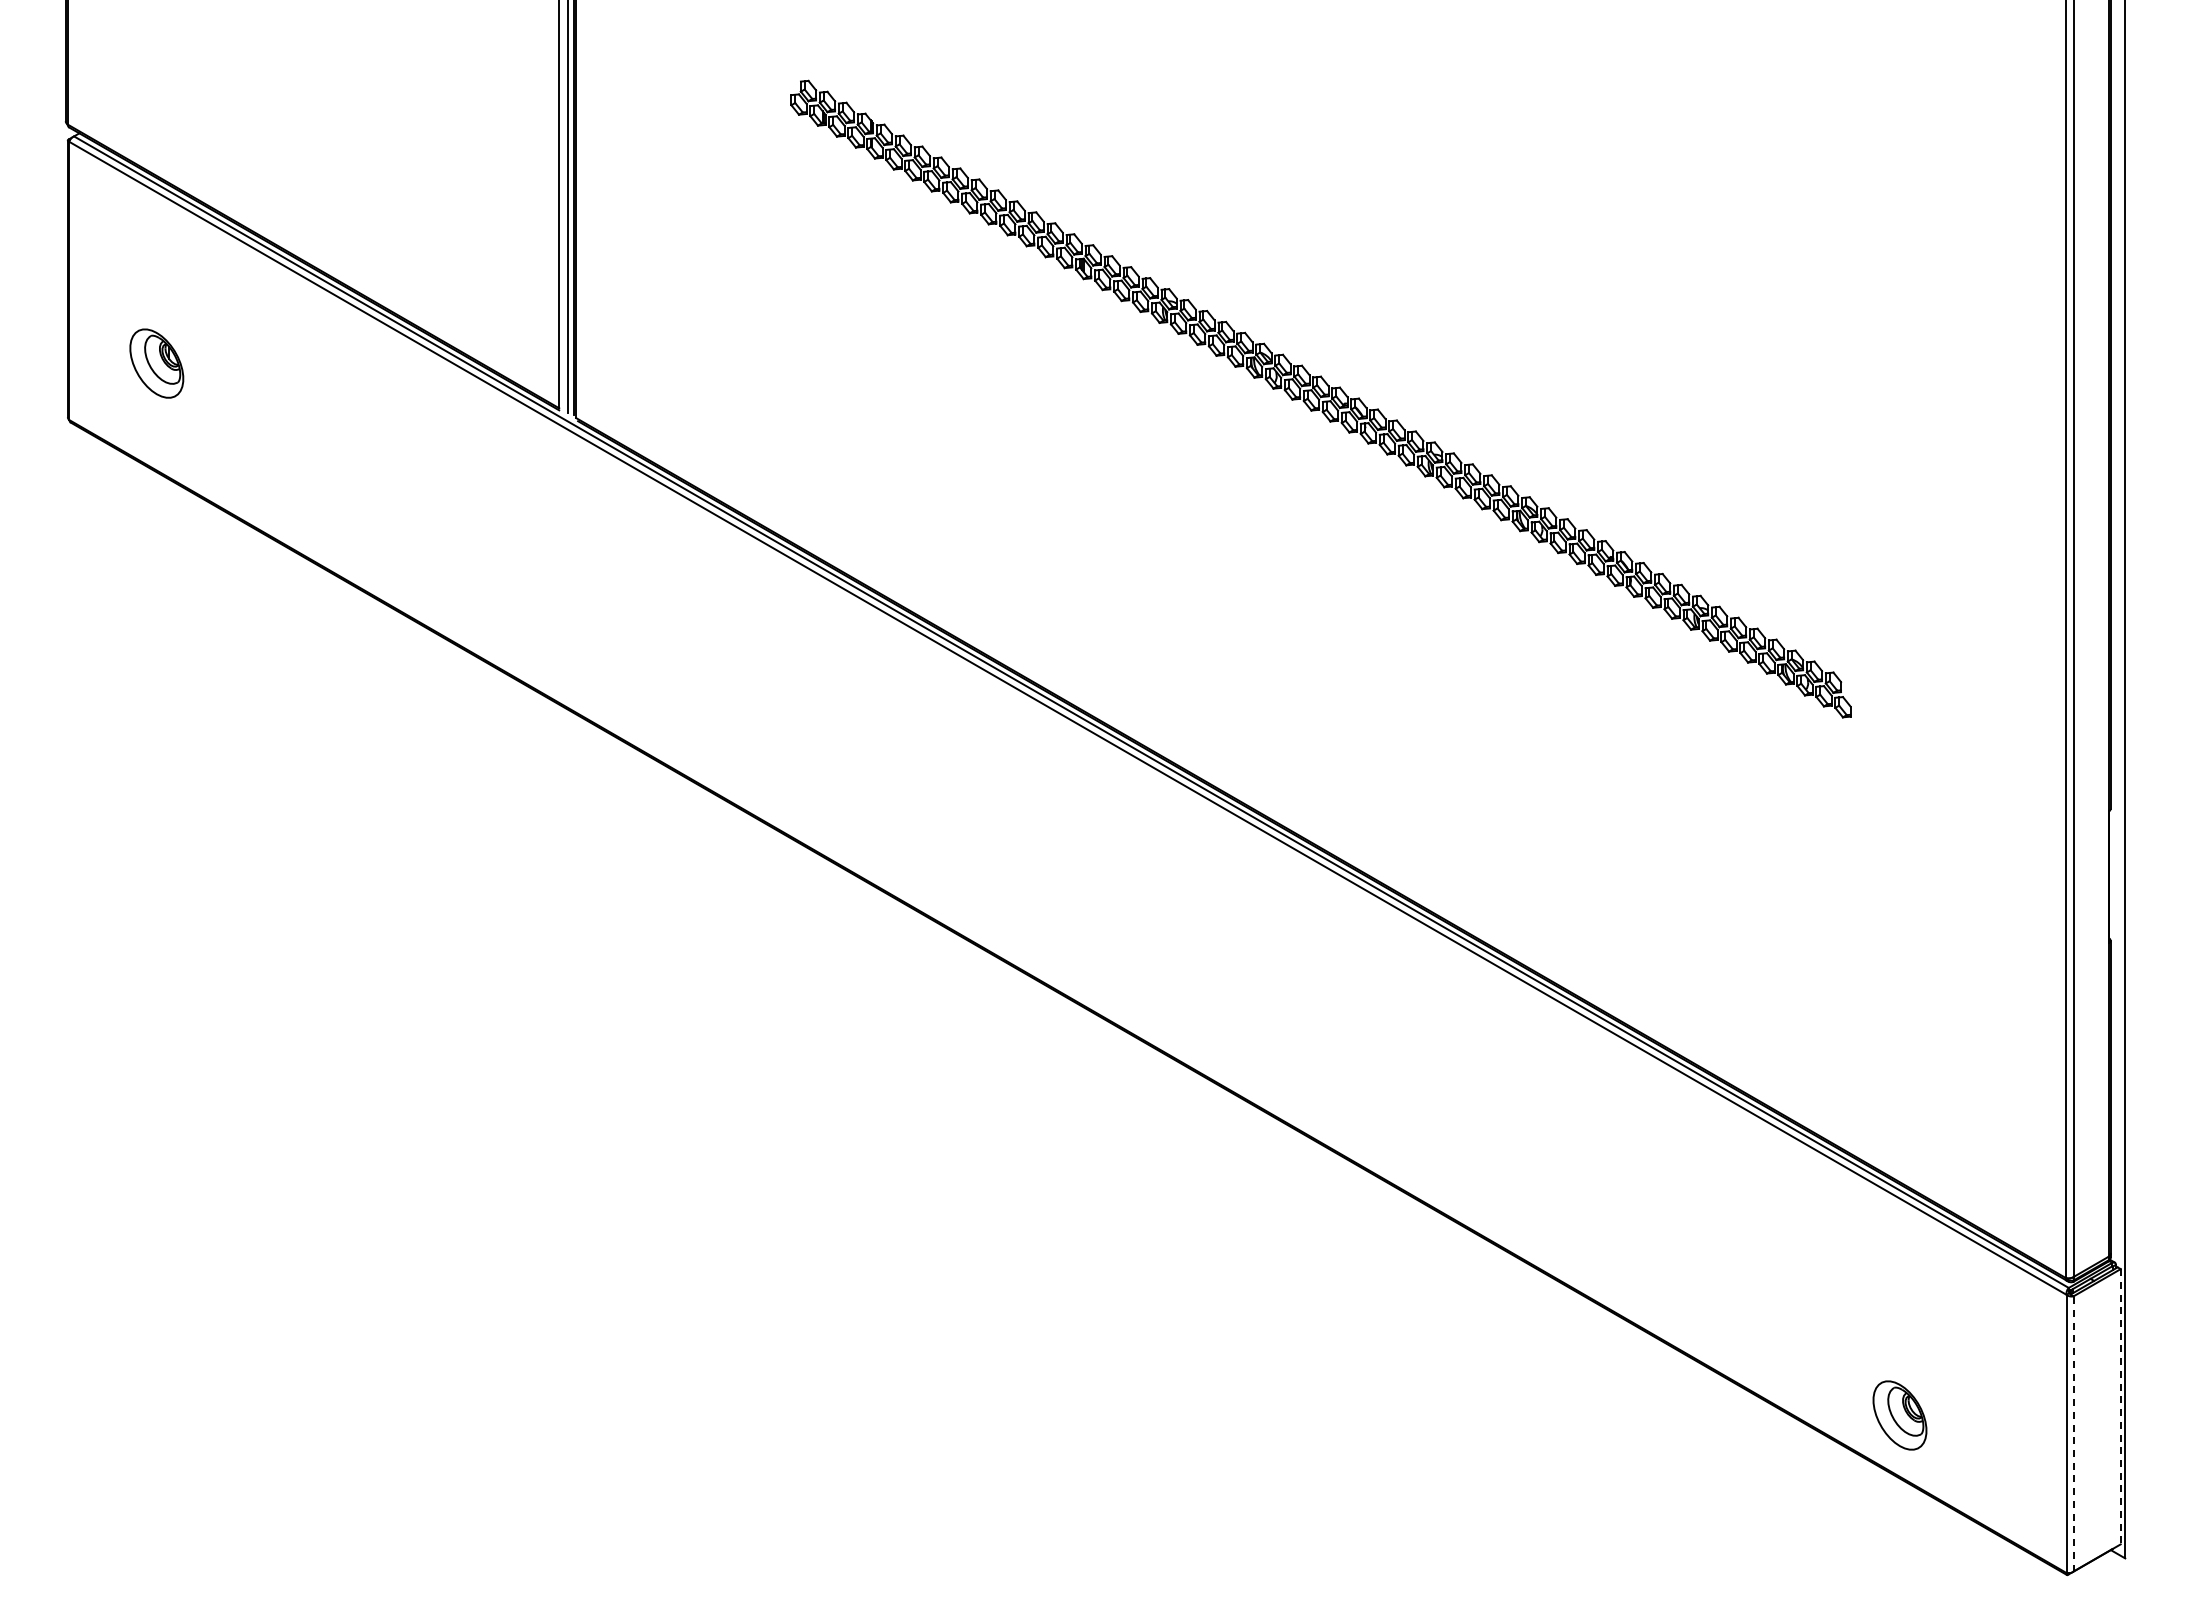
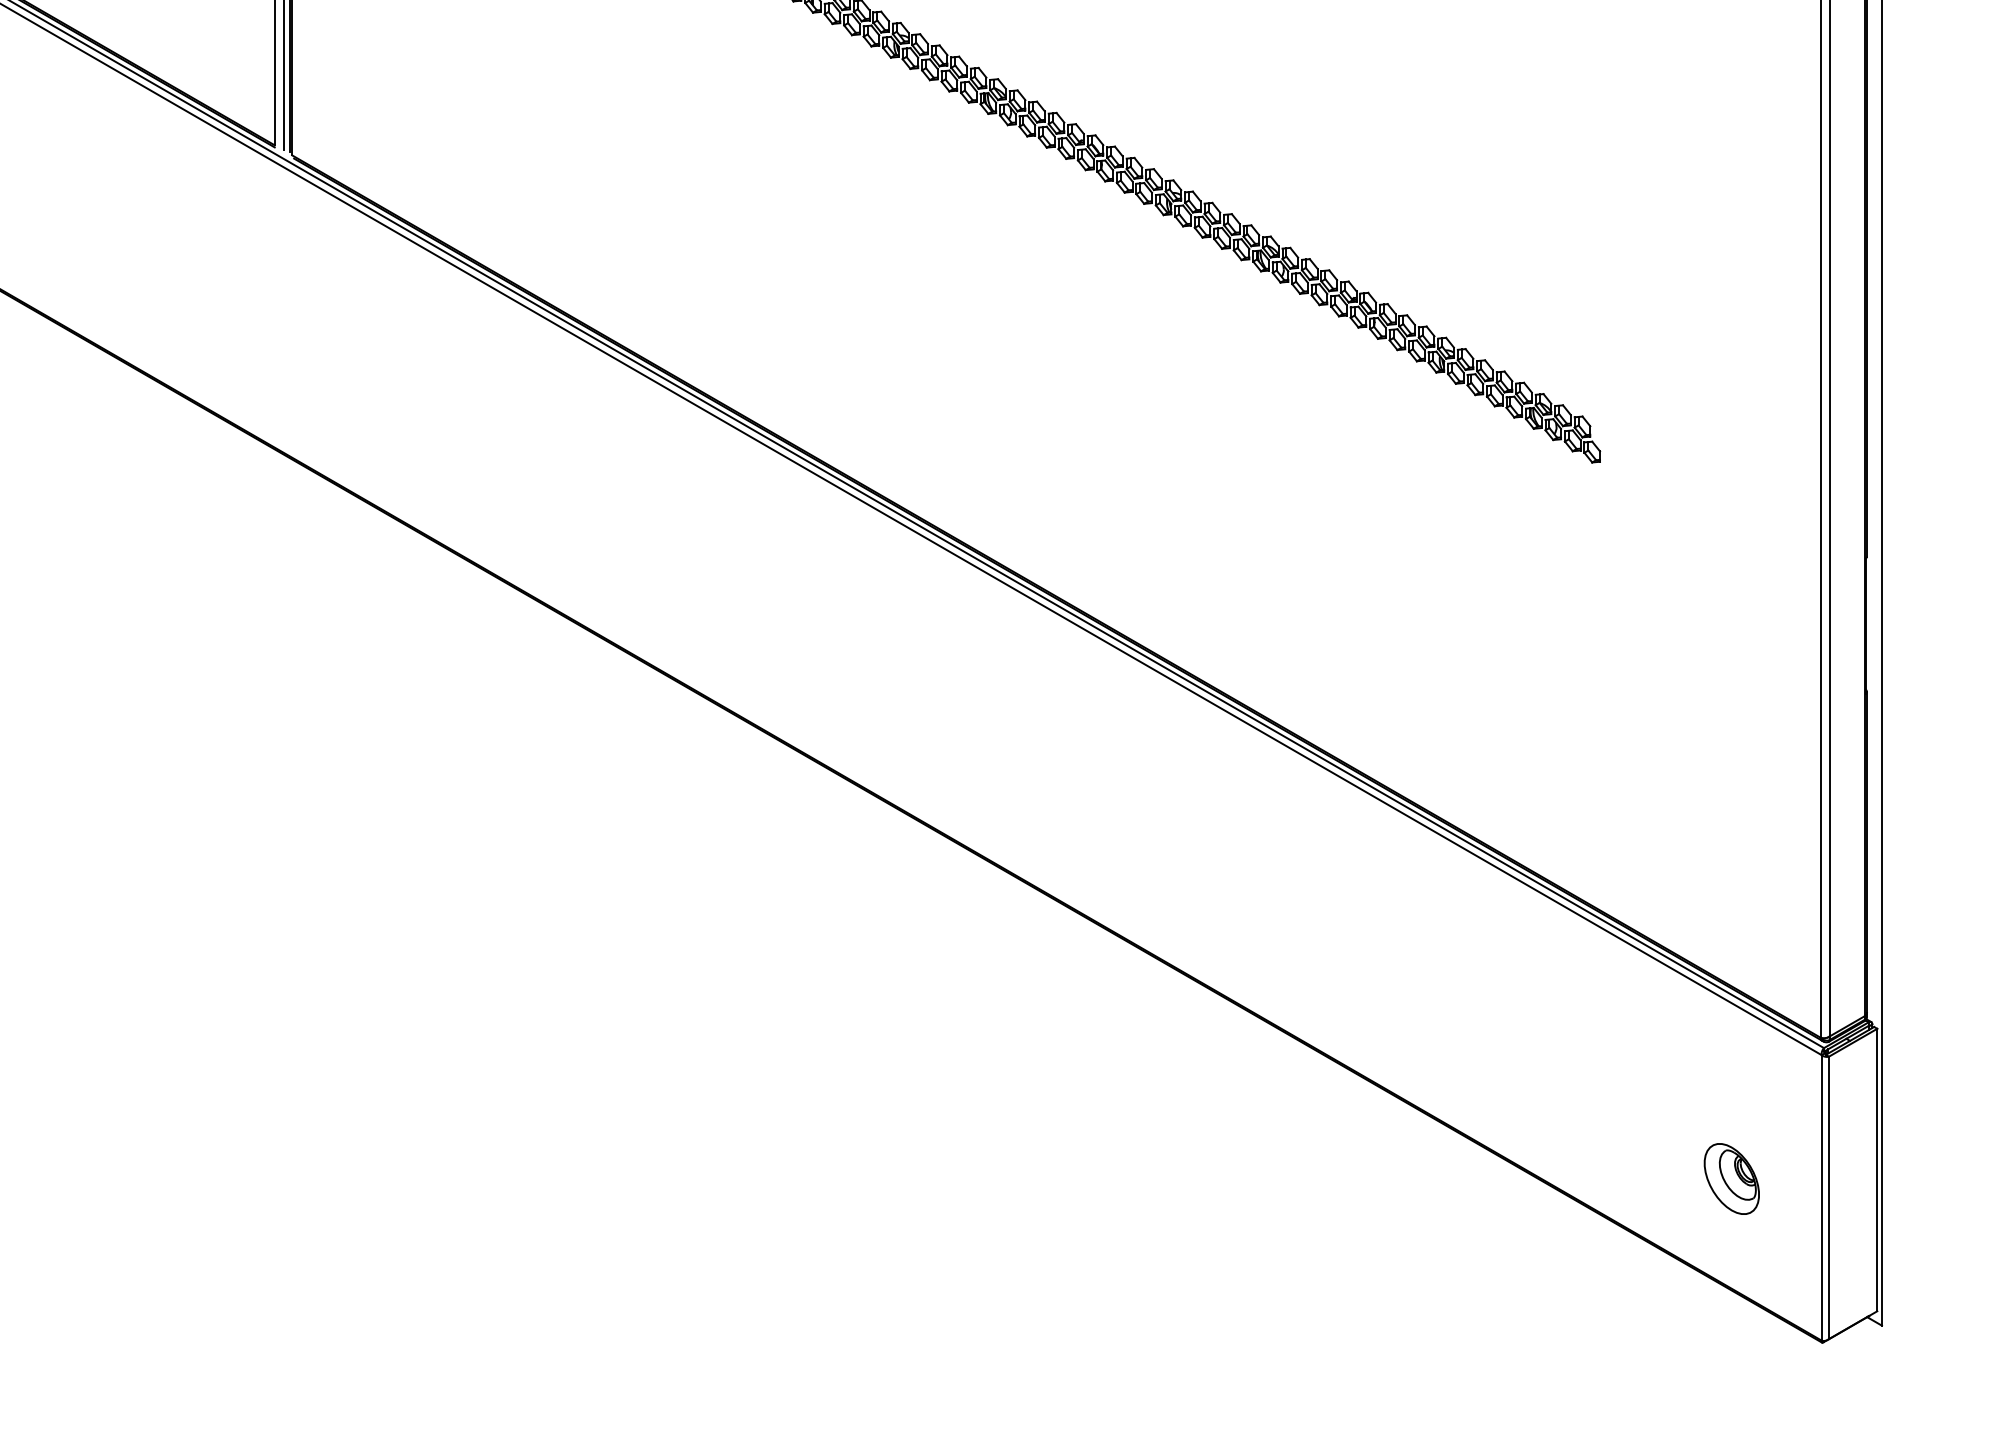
line: (2120, 1406) -> (1877, 1169), dashed -> solid
part: (1899, 1415) -> (1731, 1179), moved
line: (2073, 1433) -> (1828, 1197), dashed -> solid

